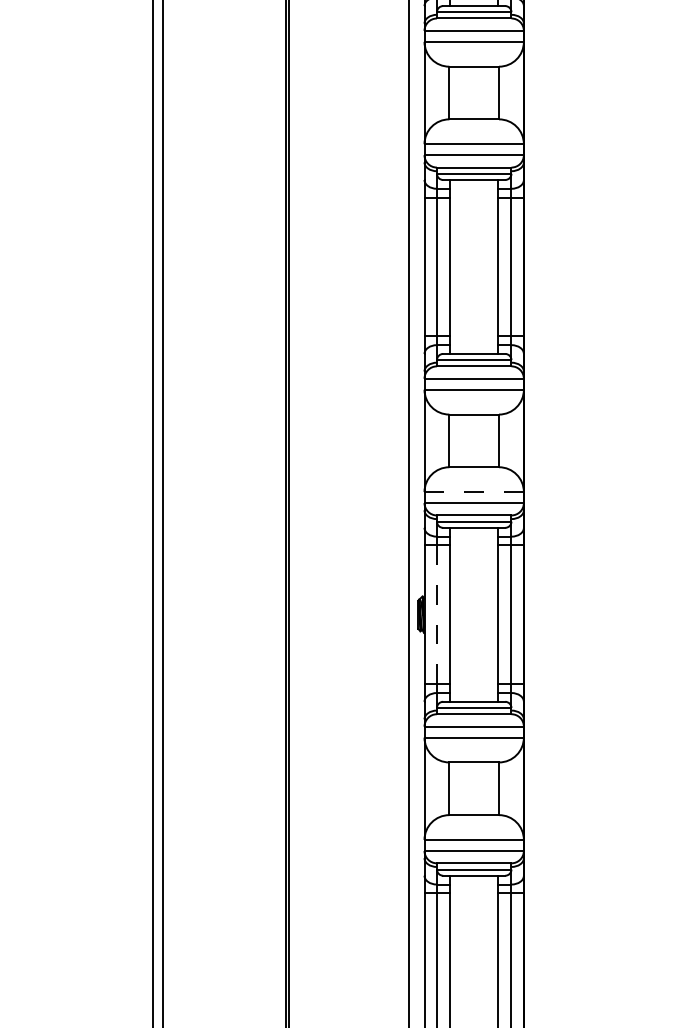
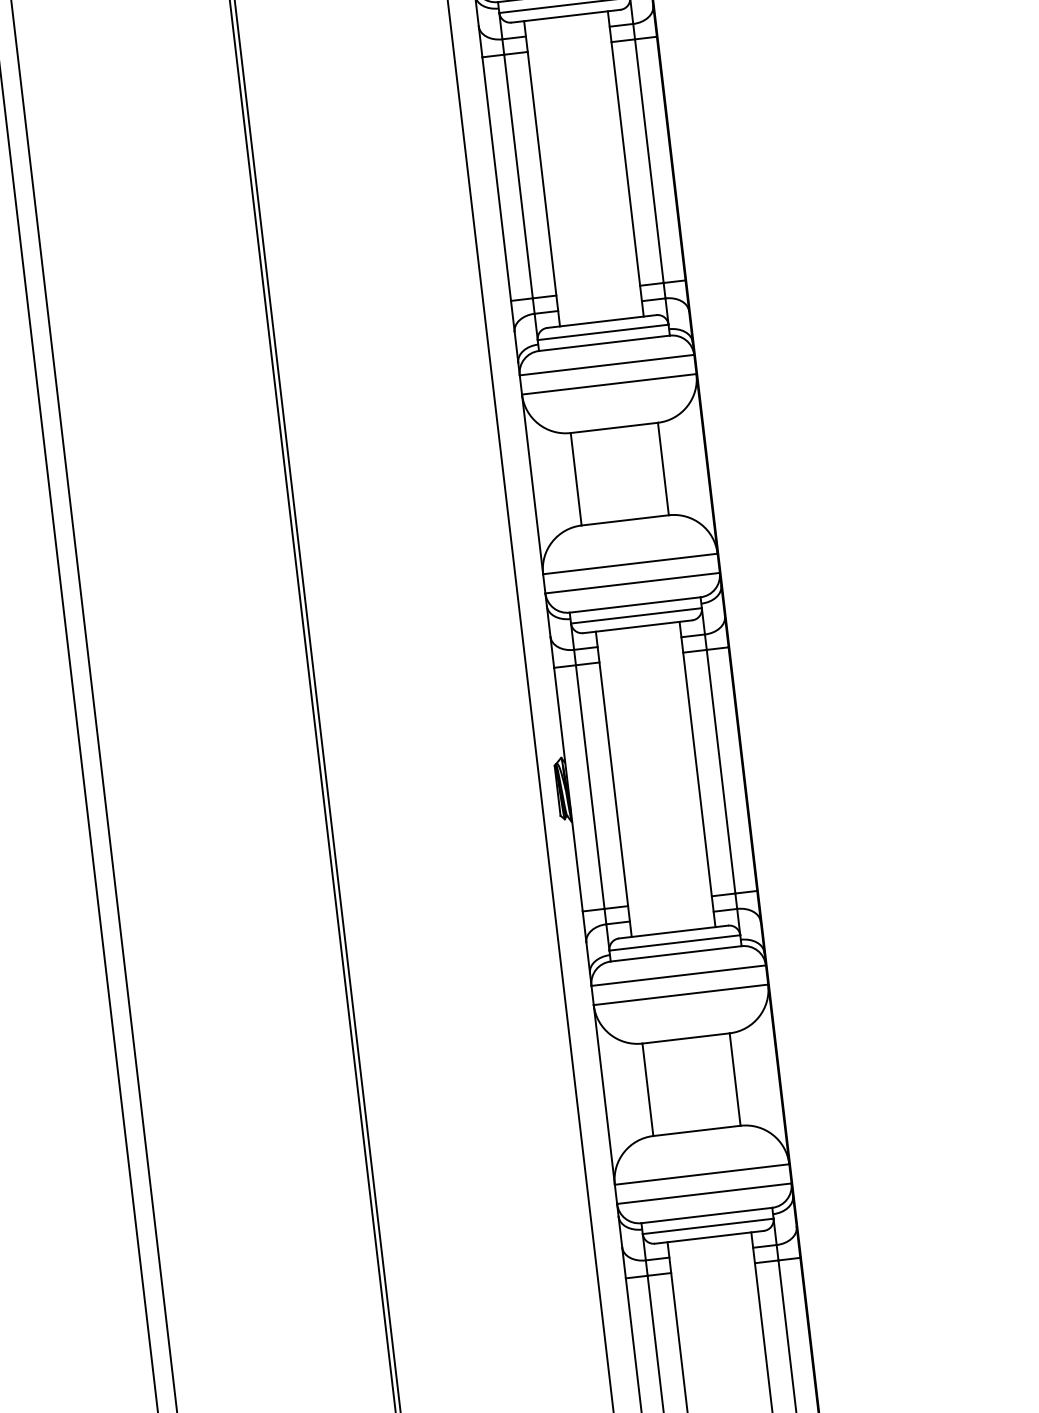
line: (474, 492) -> (630, 564), dashed -> solid
line: (436, 614) -> (589, 786), dashed -> solid

